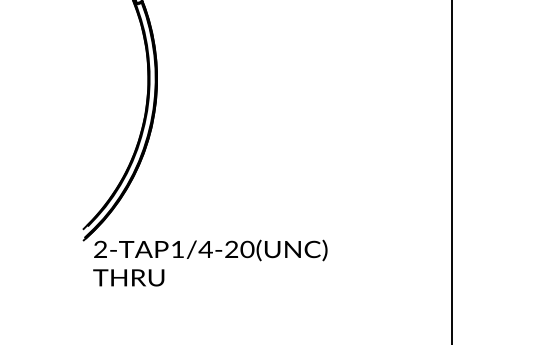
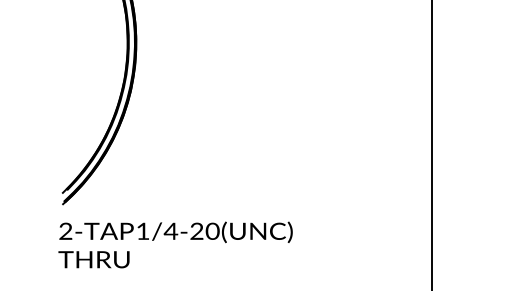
text: (210, 262) -> (175, 244), moved

